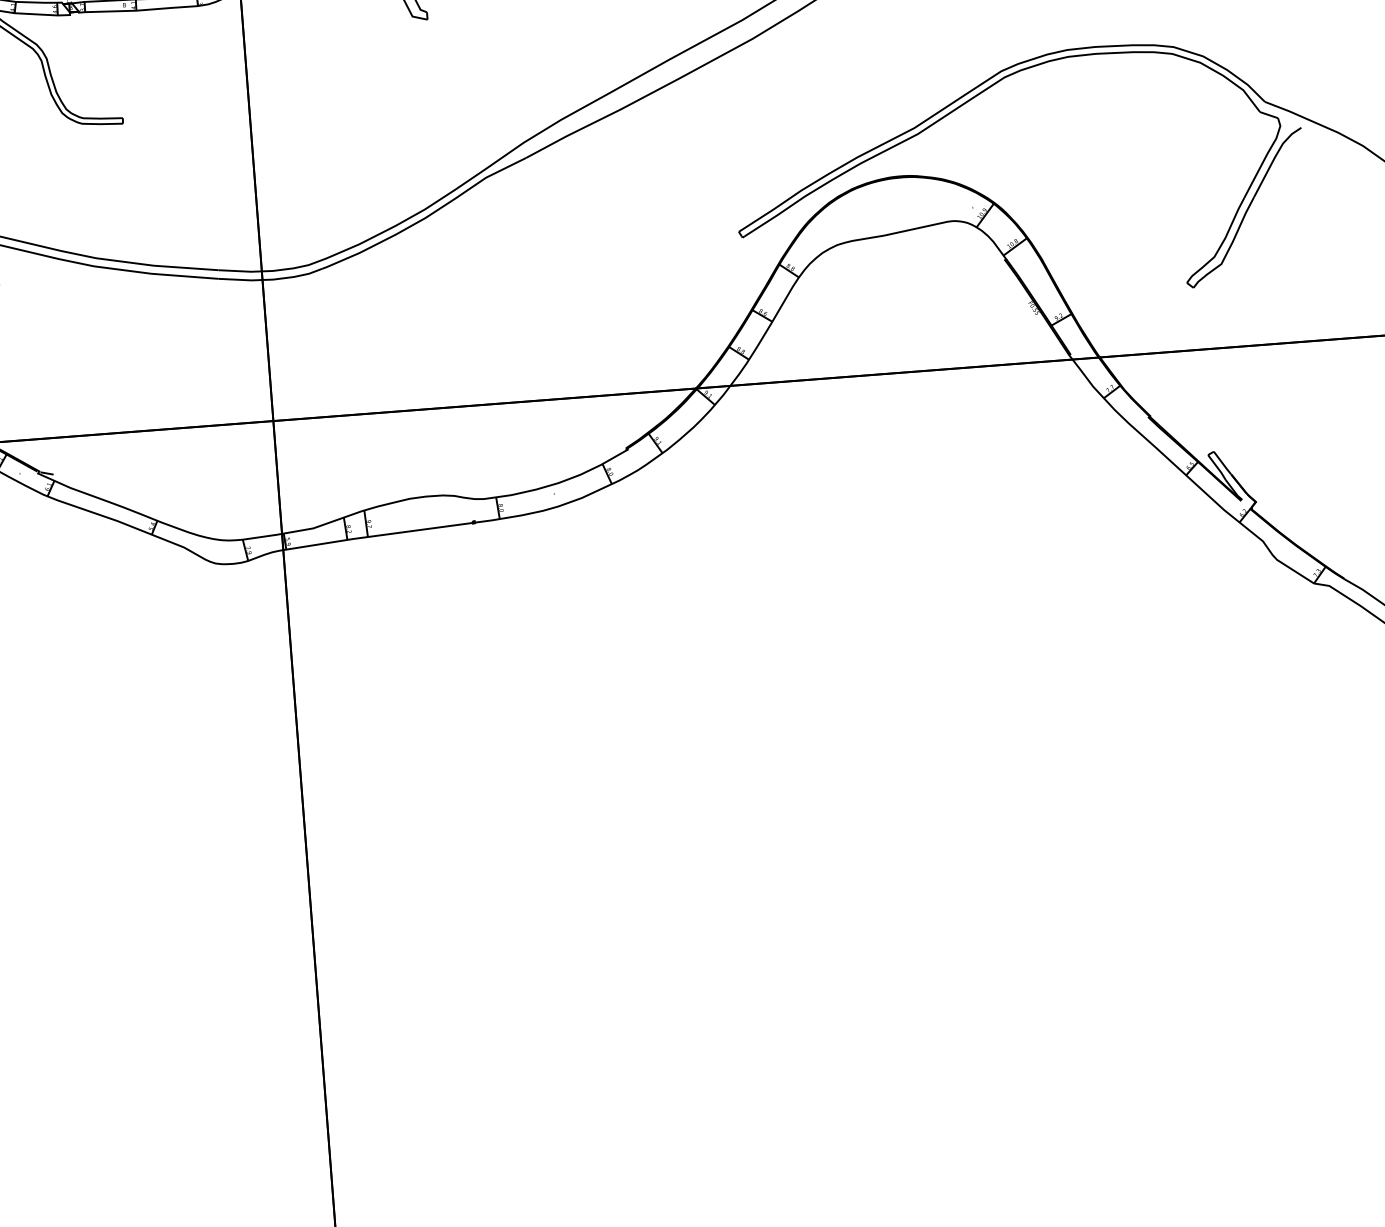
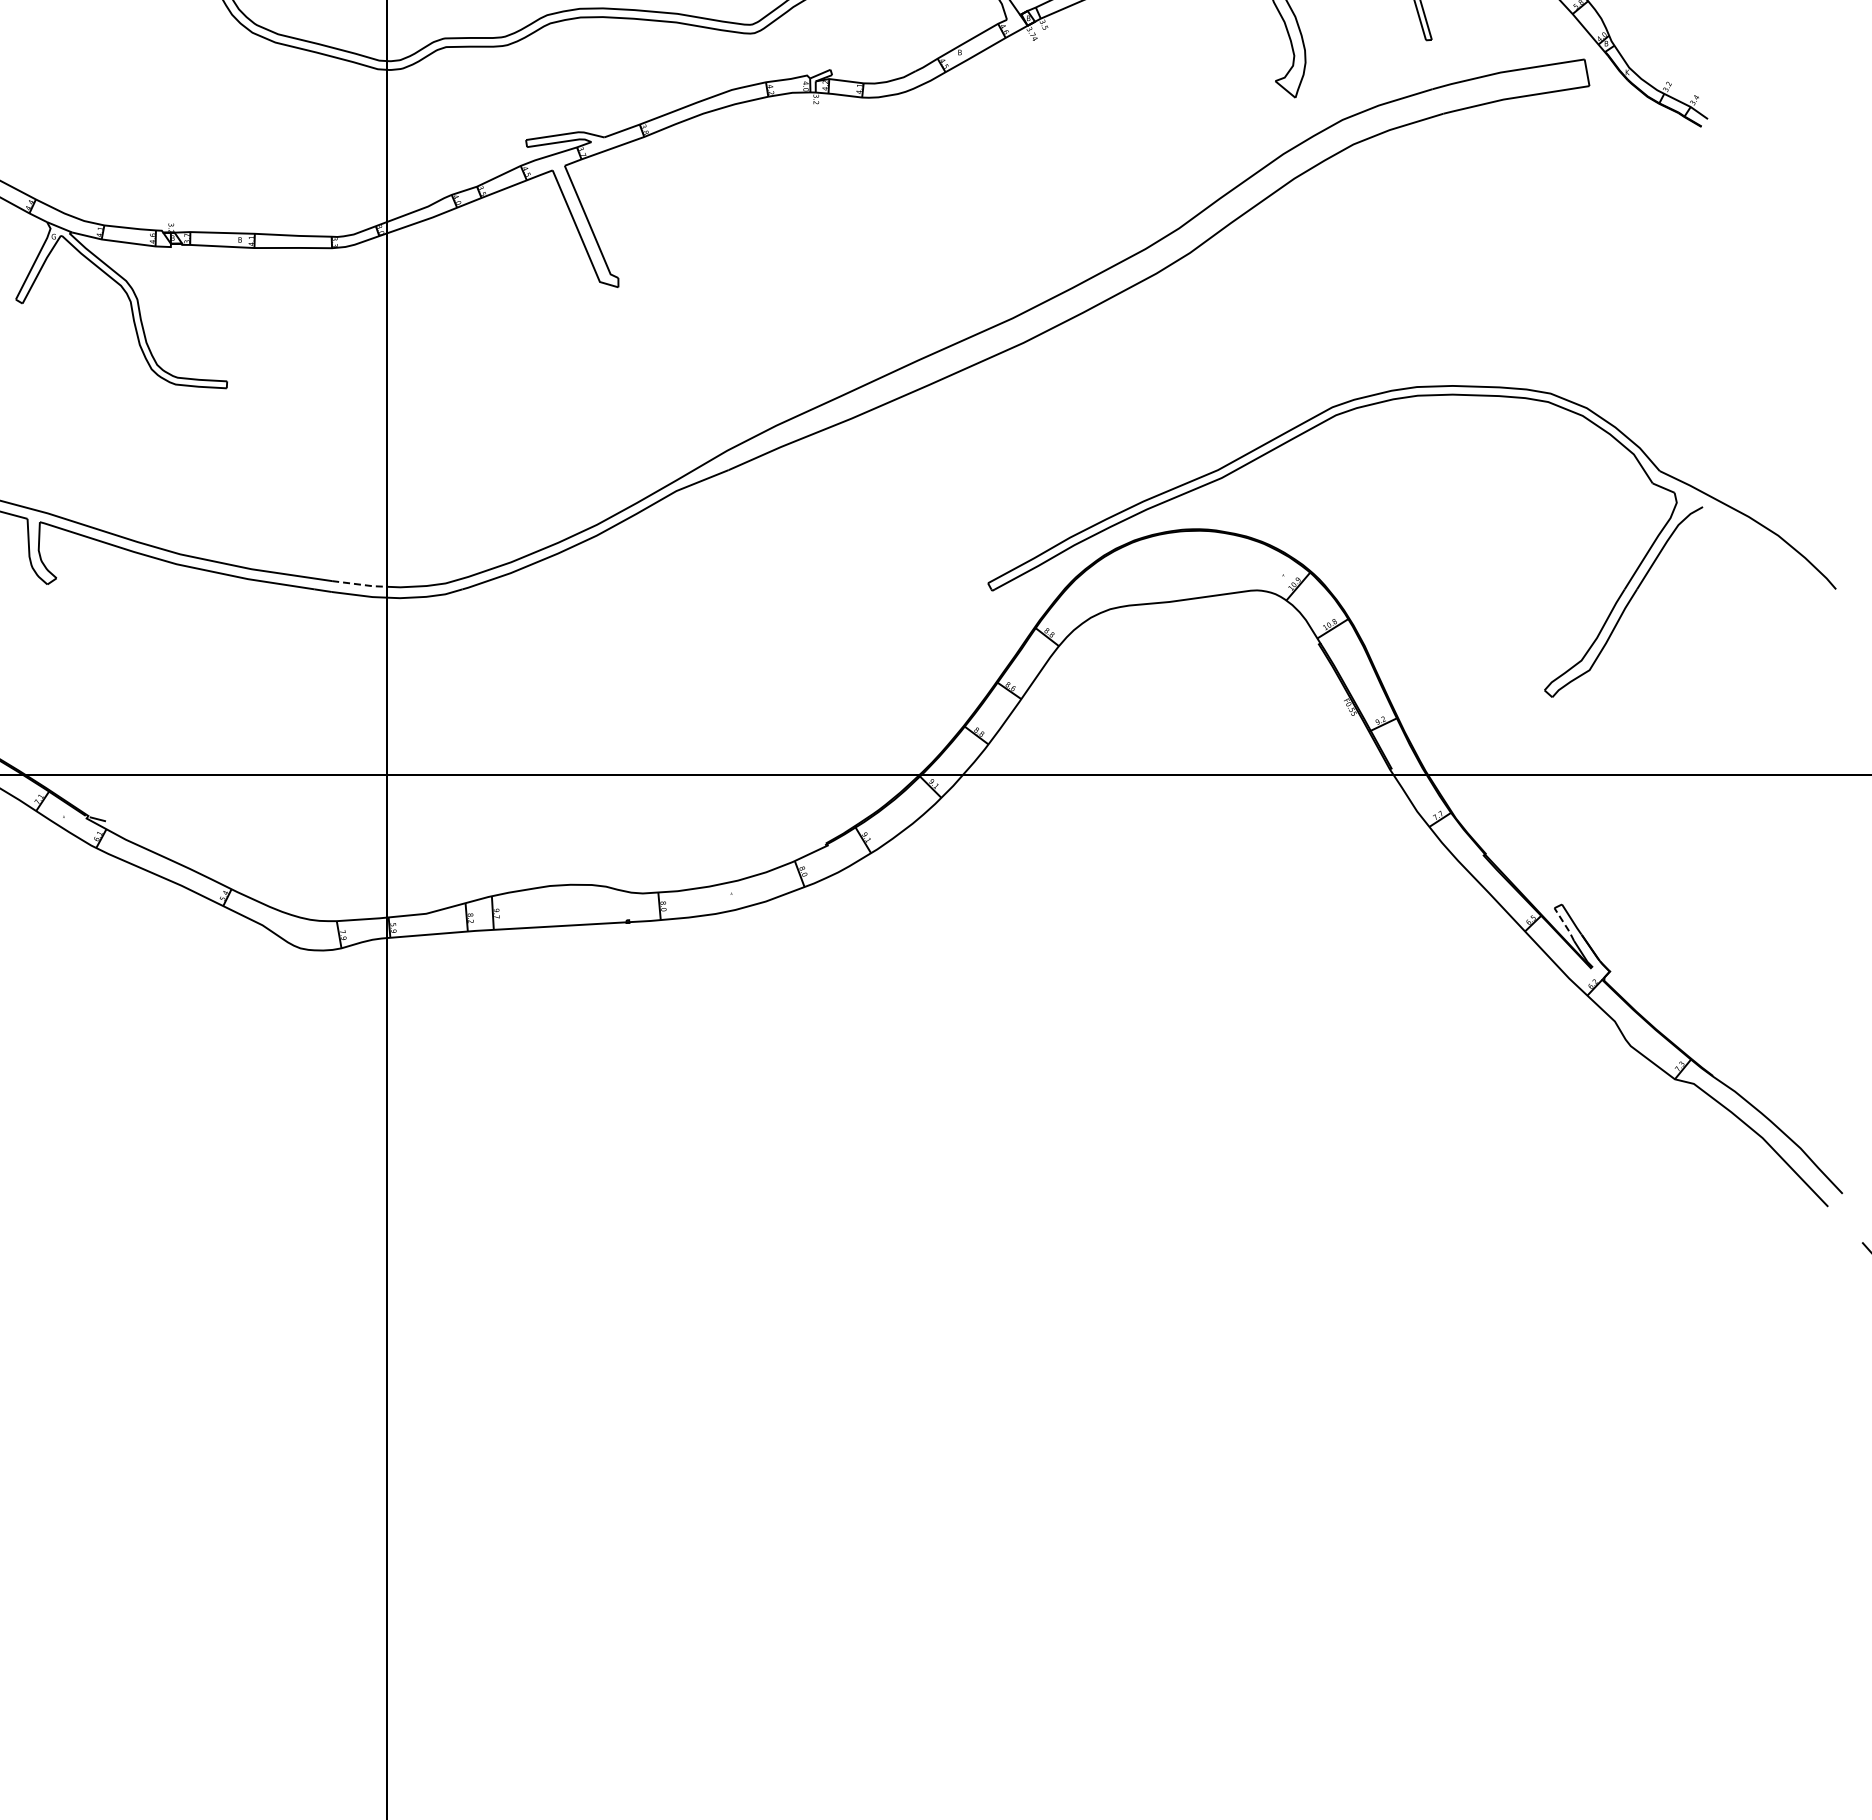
line: (241, 271) -> (360, 584), solid -> dashed
line: (1217, 467) -> (1565, 924), solid -> dashed

